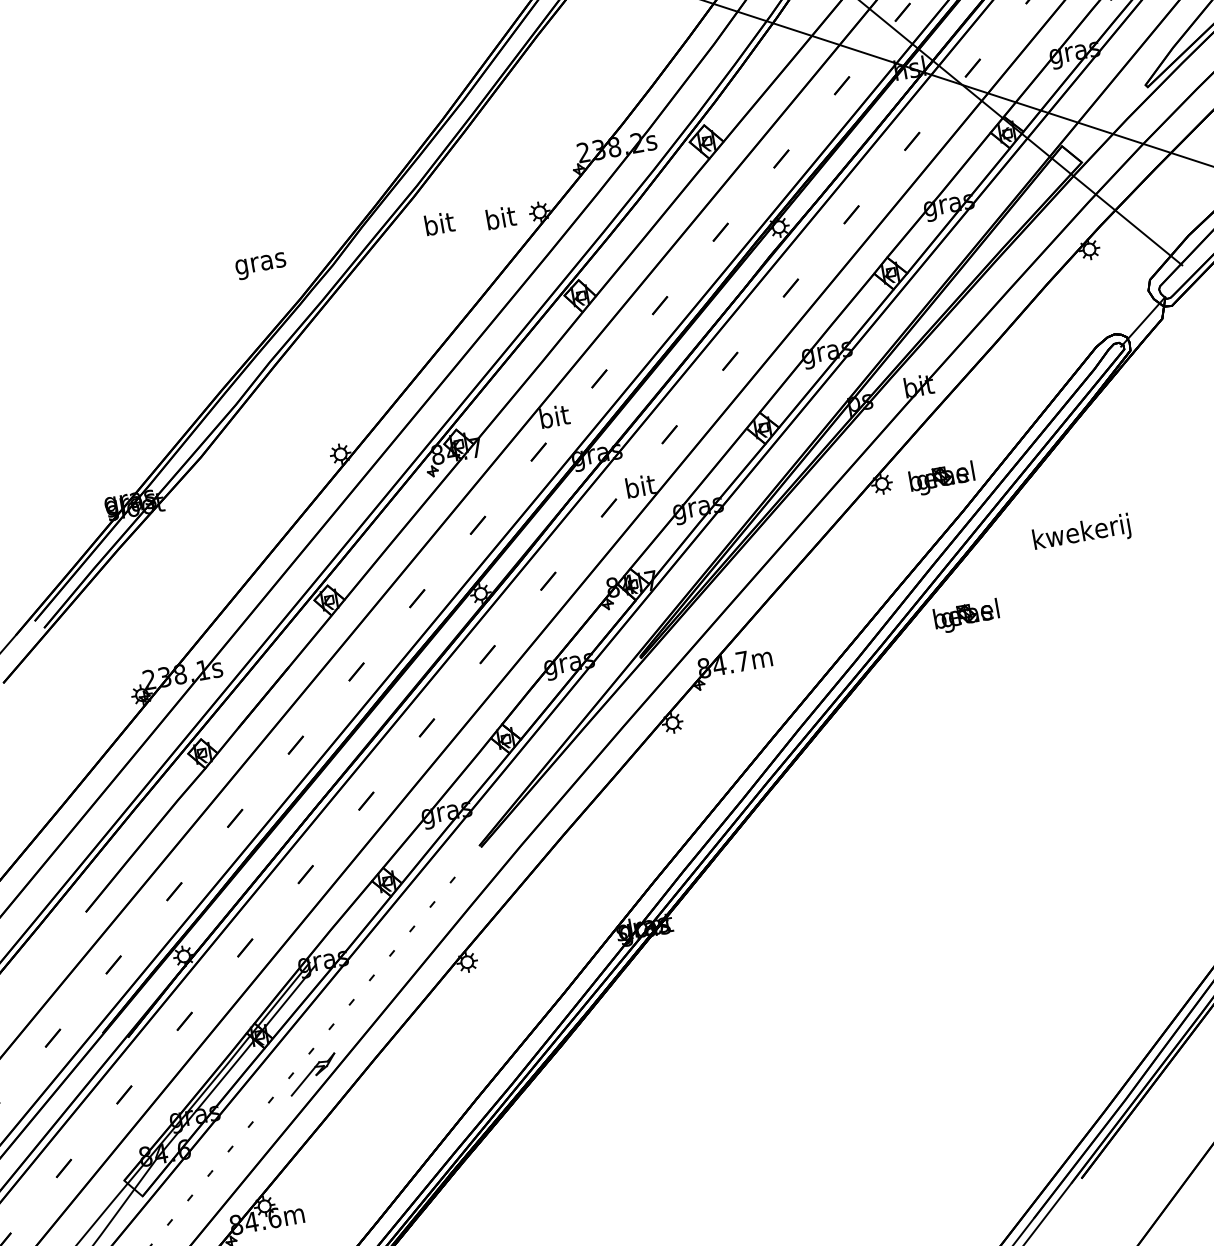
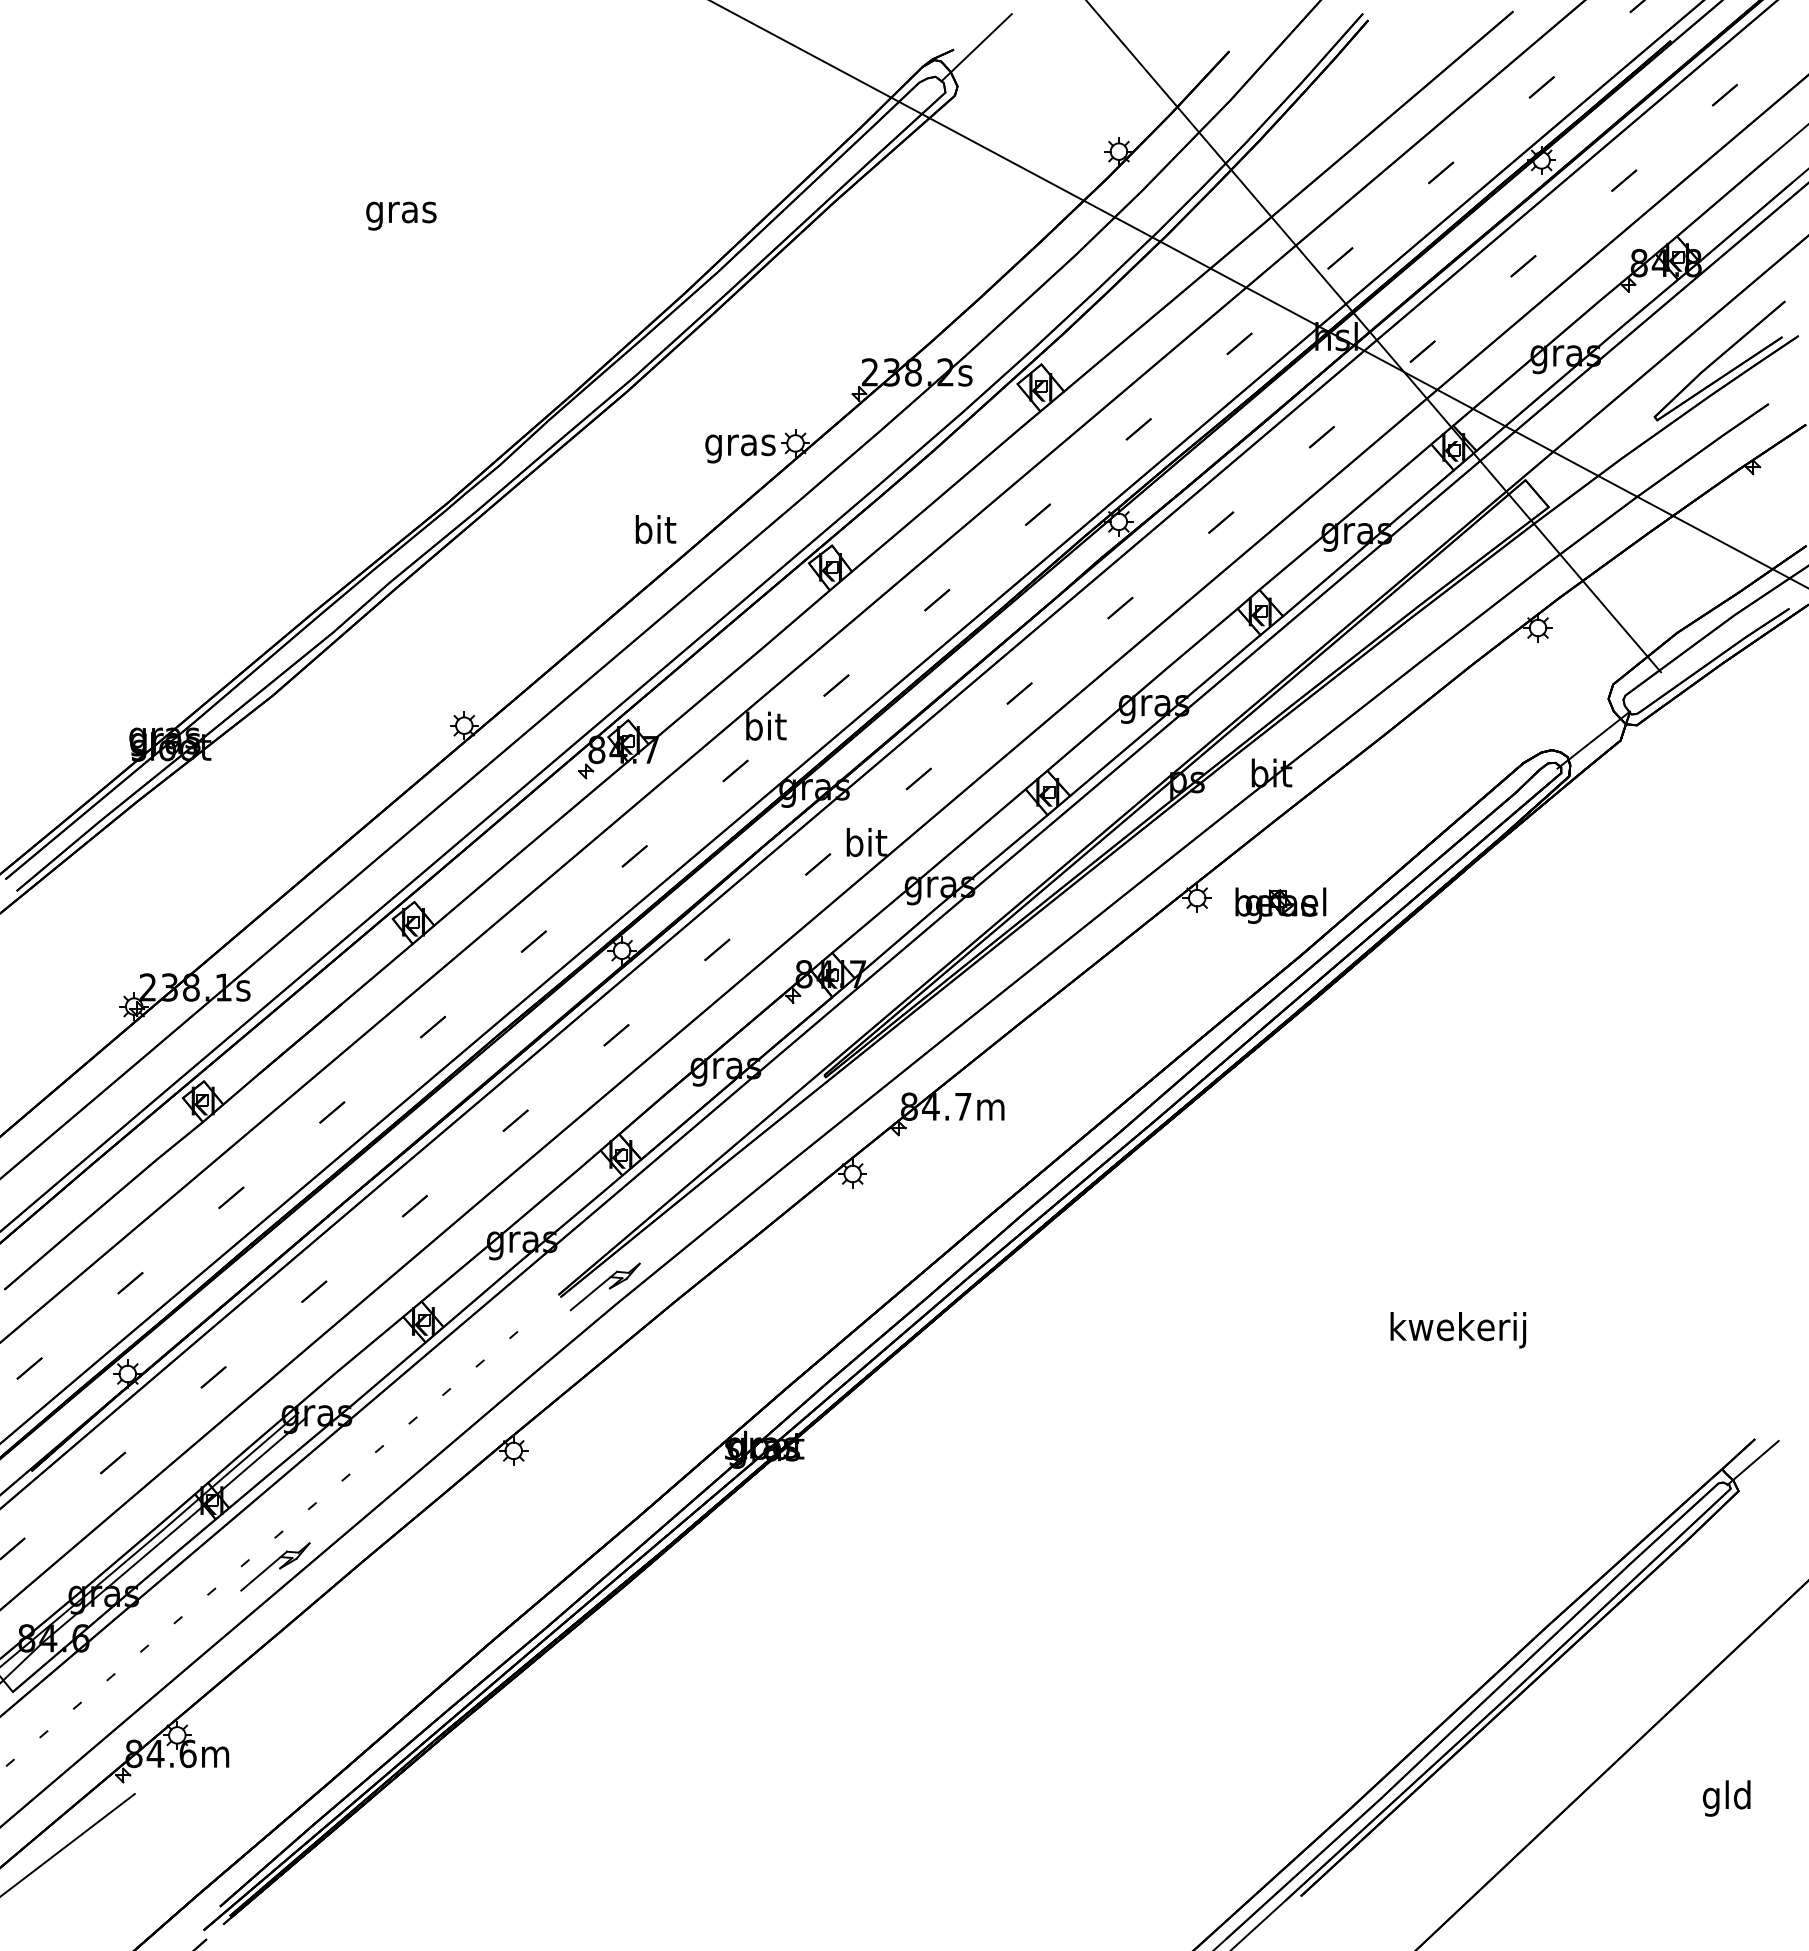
text: (501, 220) -> (740, 445), bit -> gras
text: (439, 223) -> (655, 529), moved
text: (261, 265) -> (401, 215), moved
text: (1082, 534) -> (1458, 1330), moved
part: (966, 616) -> (1280, 1099), removed
part: (510, 834) -> (604, 1286), added

